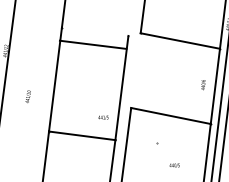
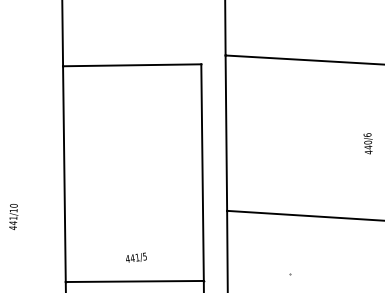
line: (92, 44) -> (130, 64), moved
line: (135, 70) -> (225, 133), added
text: (103, 117) -> (136, 257), moved

